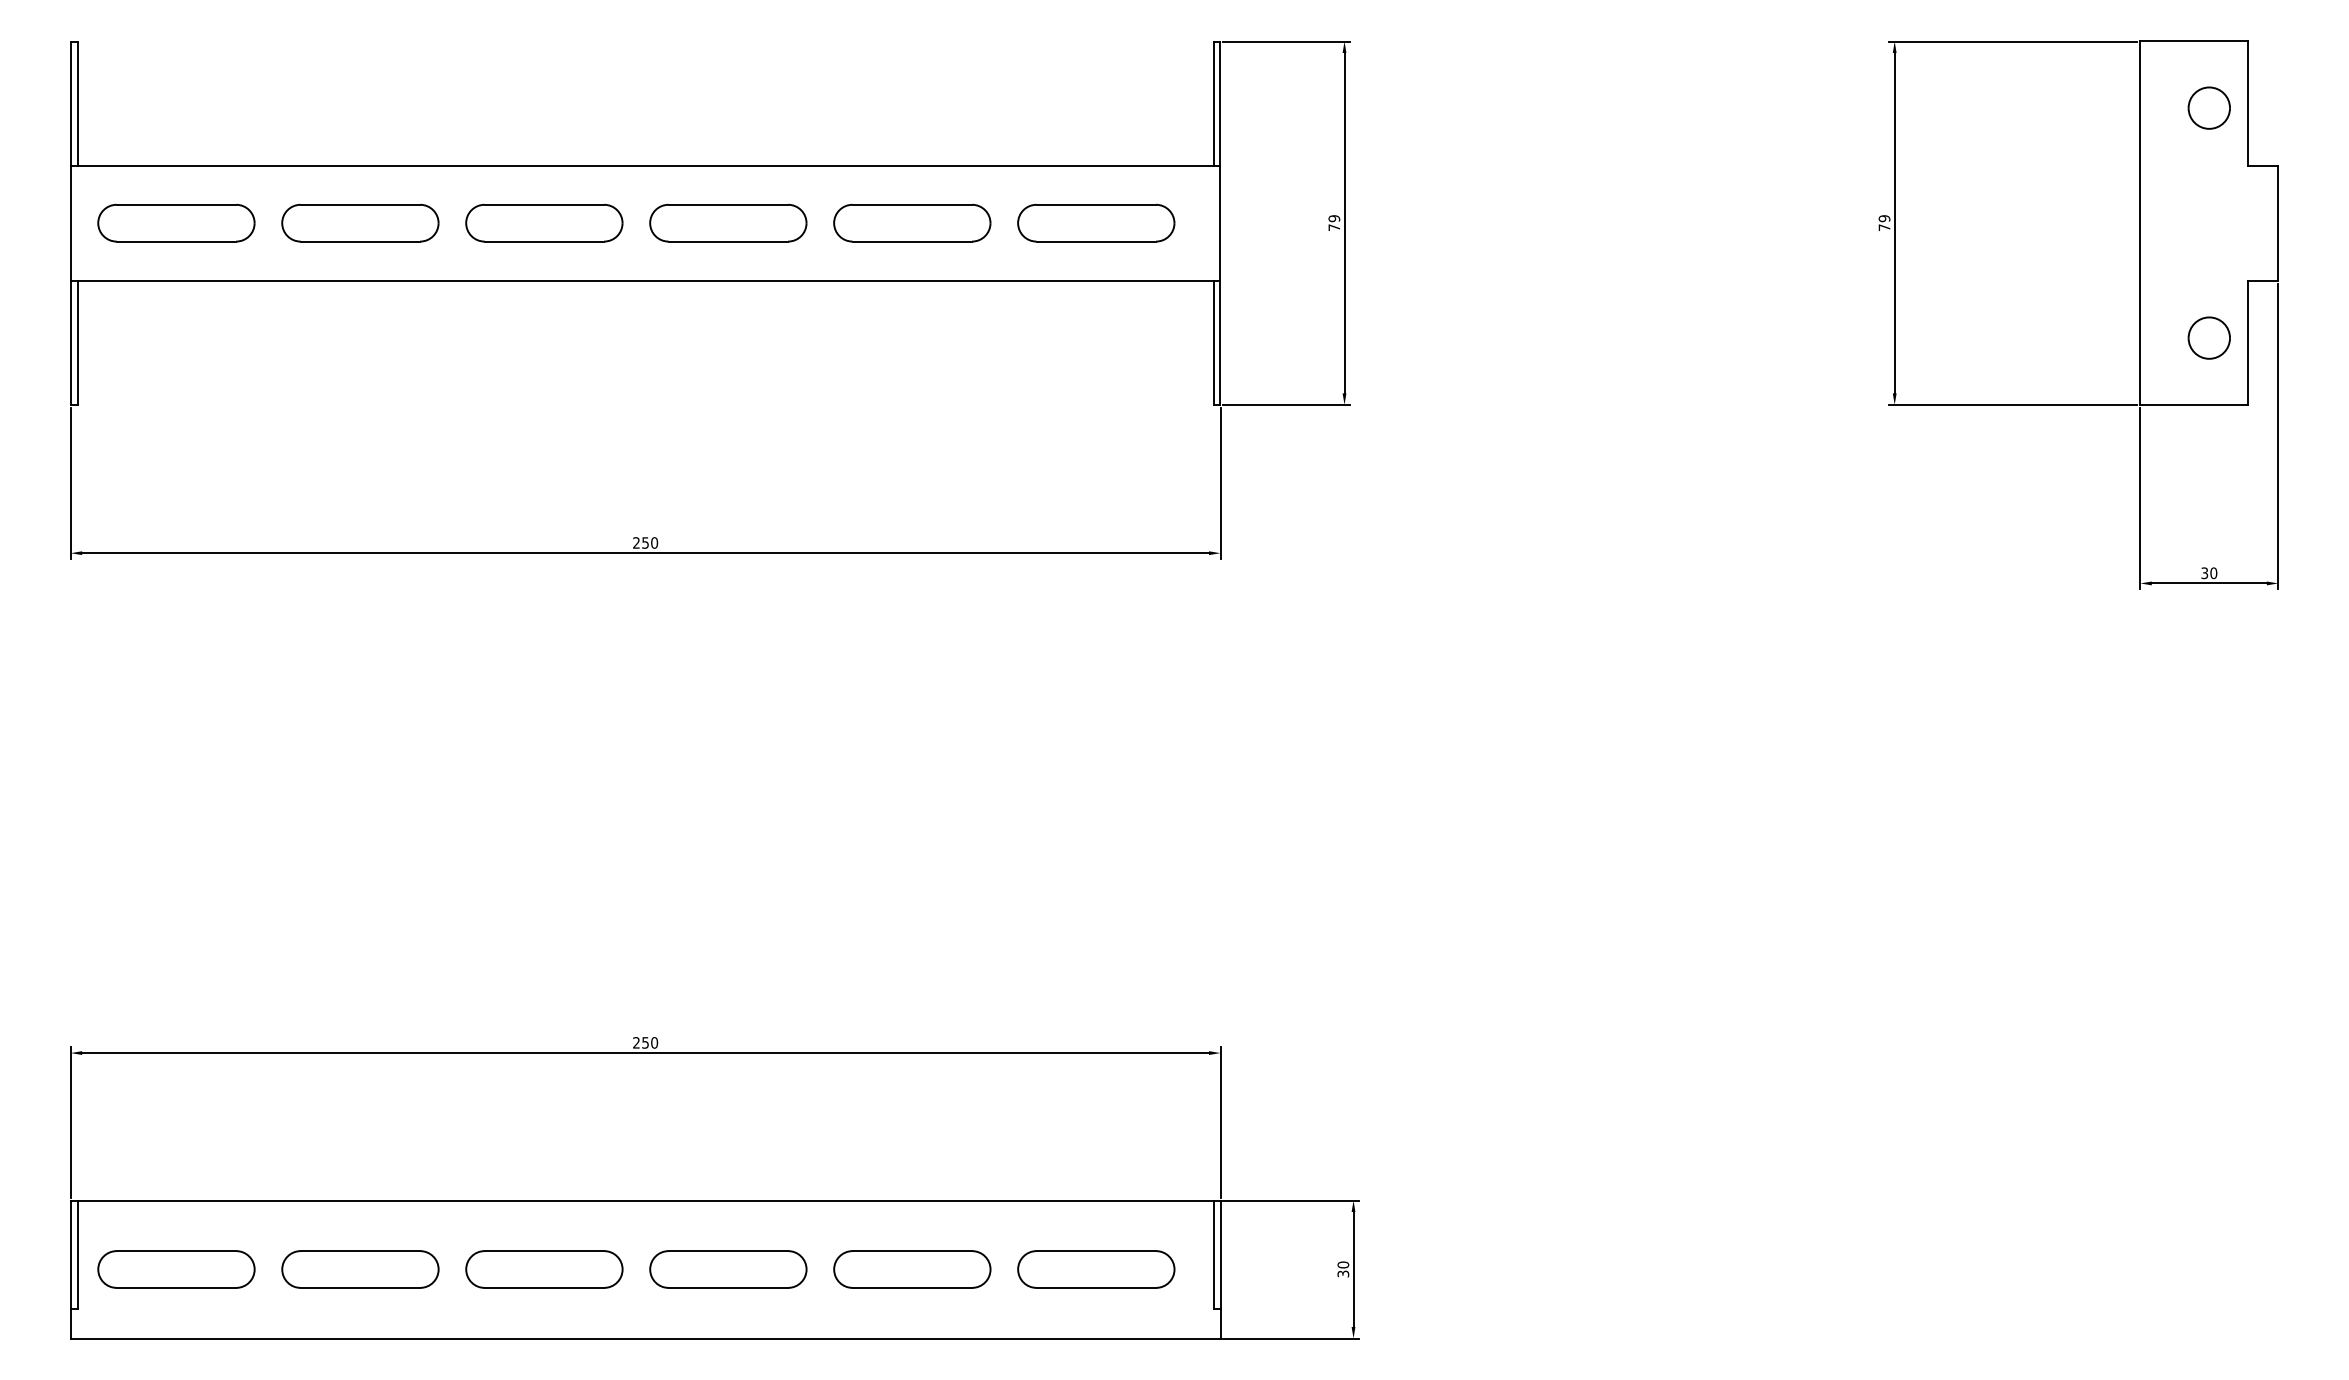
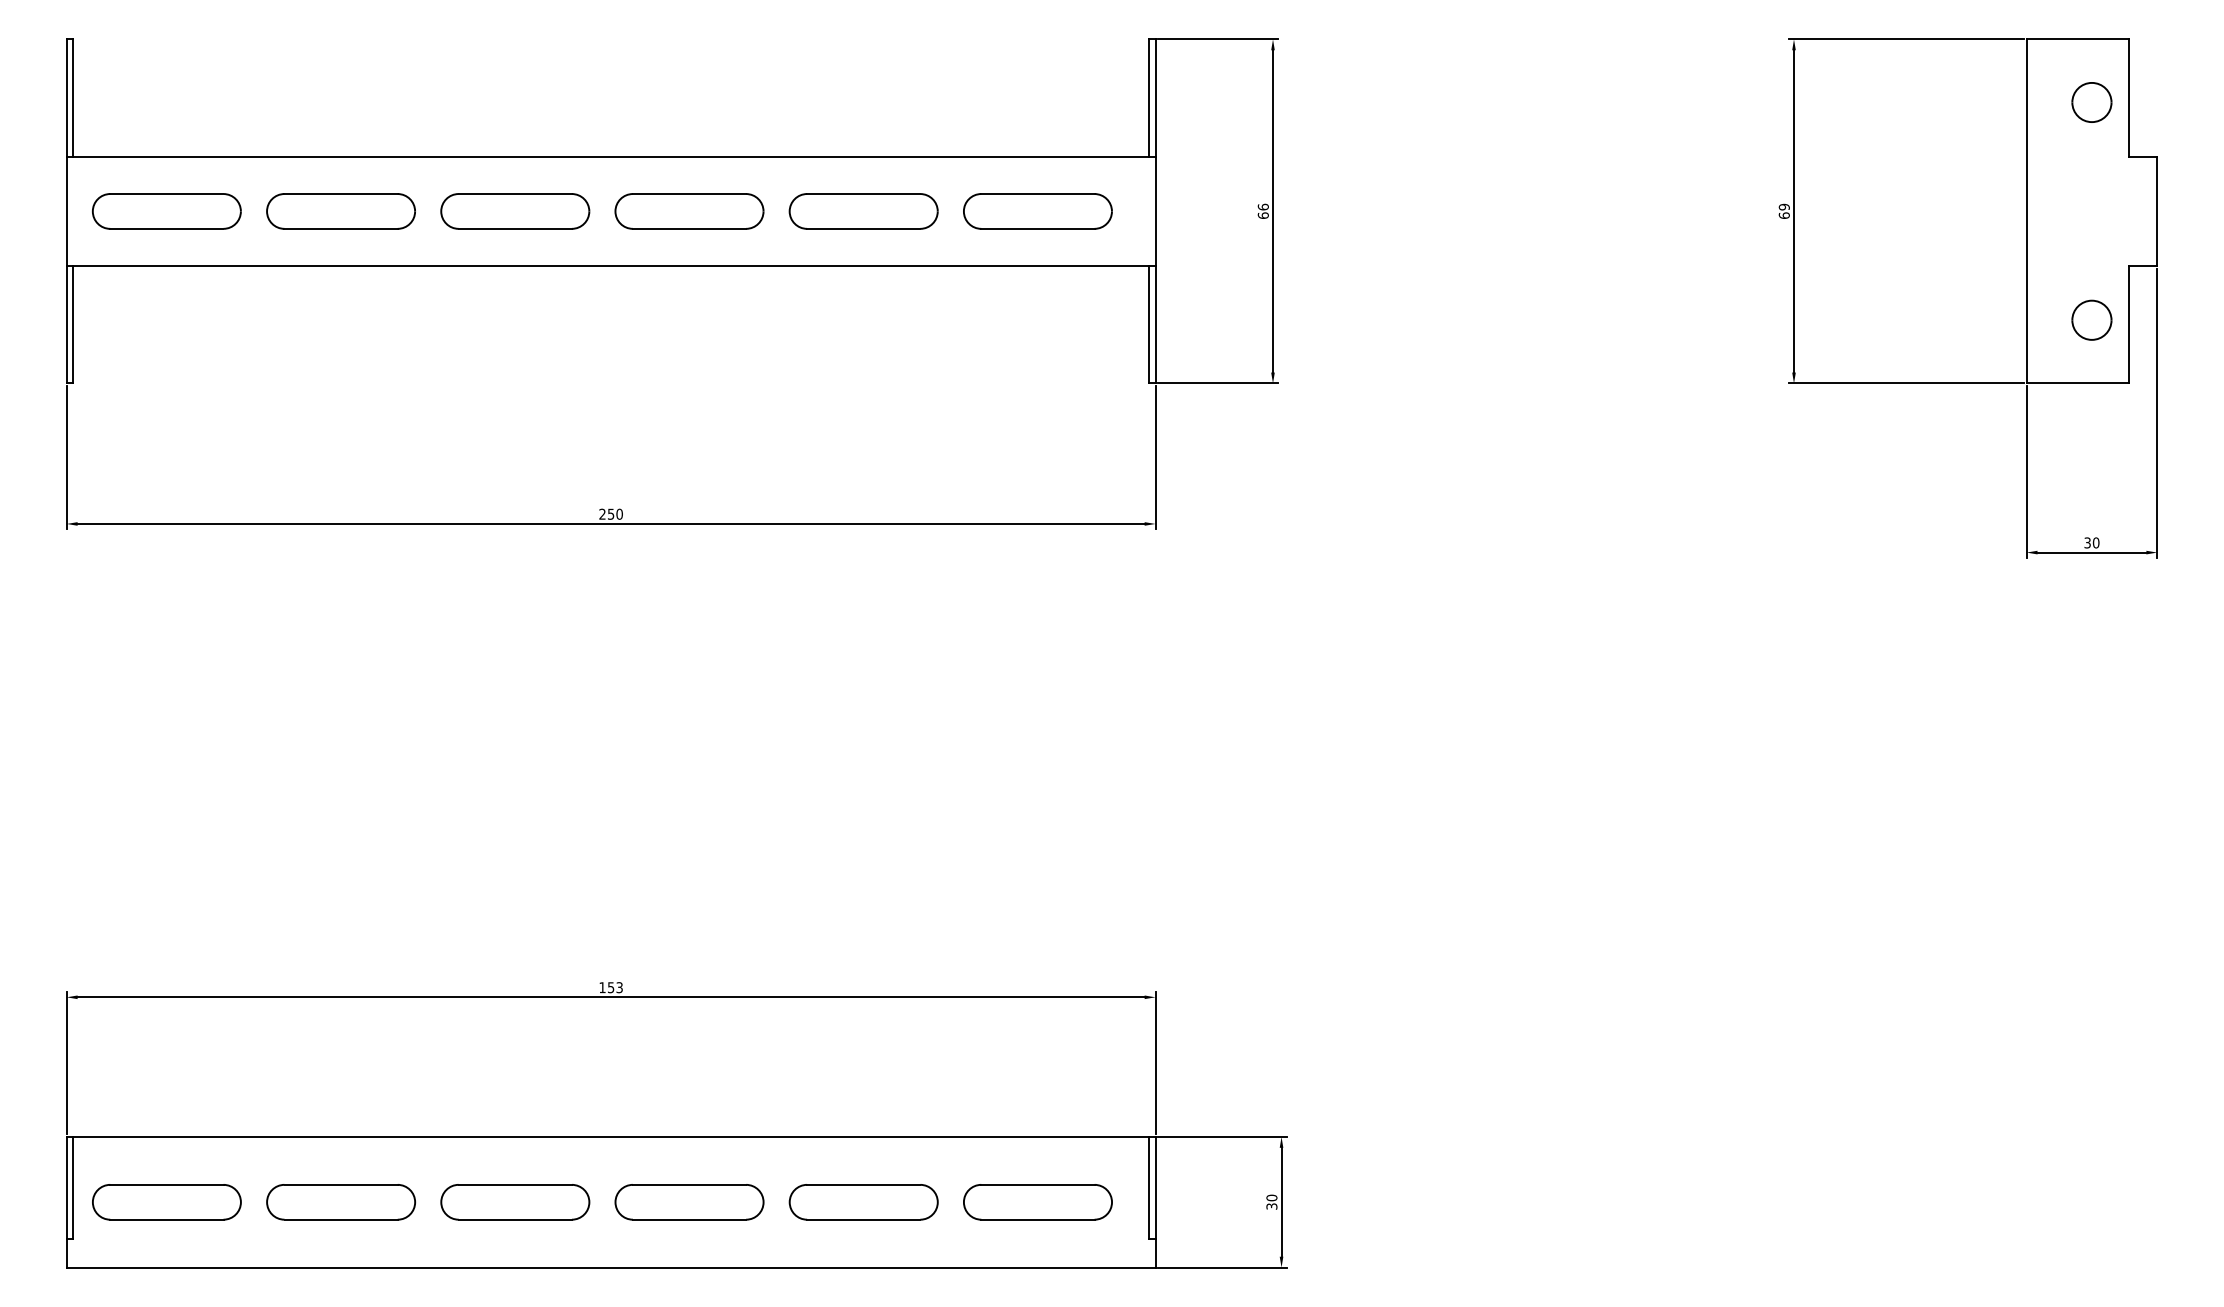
text: (1333, 222) -> (1262, 210), 79 -> 66
text: (1883, 227) -> (1783, 215), 79 -> 69
text: (644, 1042) -> (610, 987), 250 -> 153

